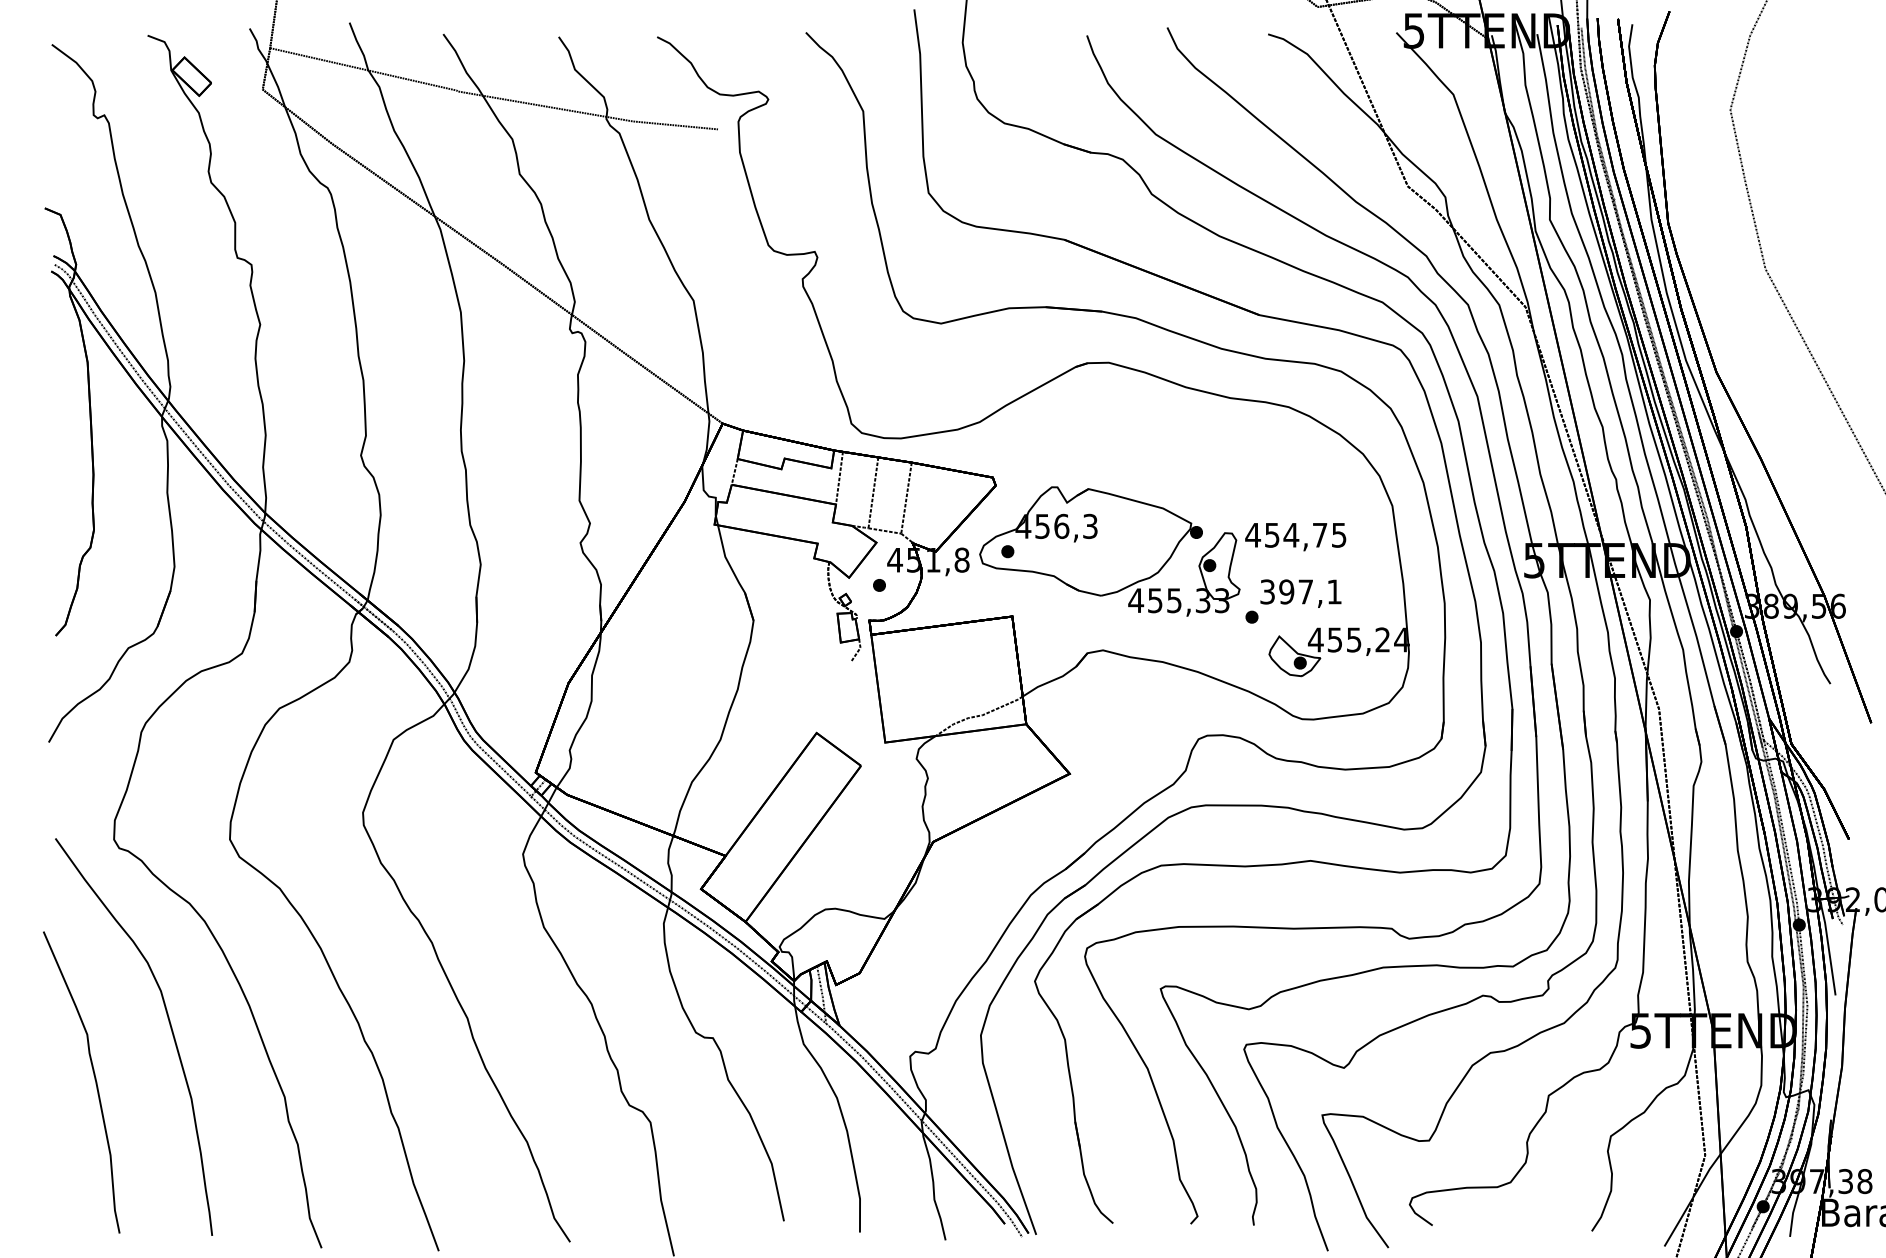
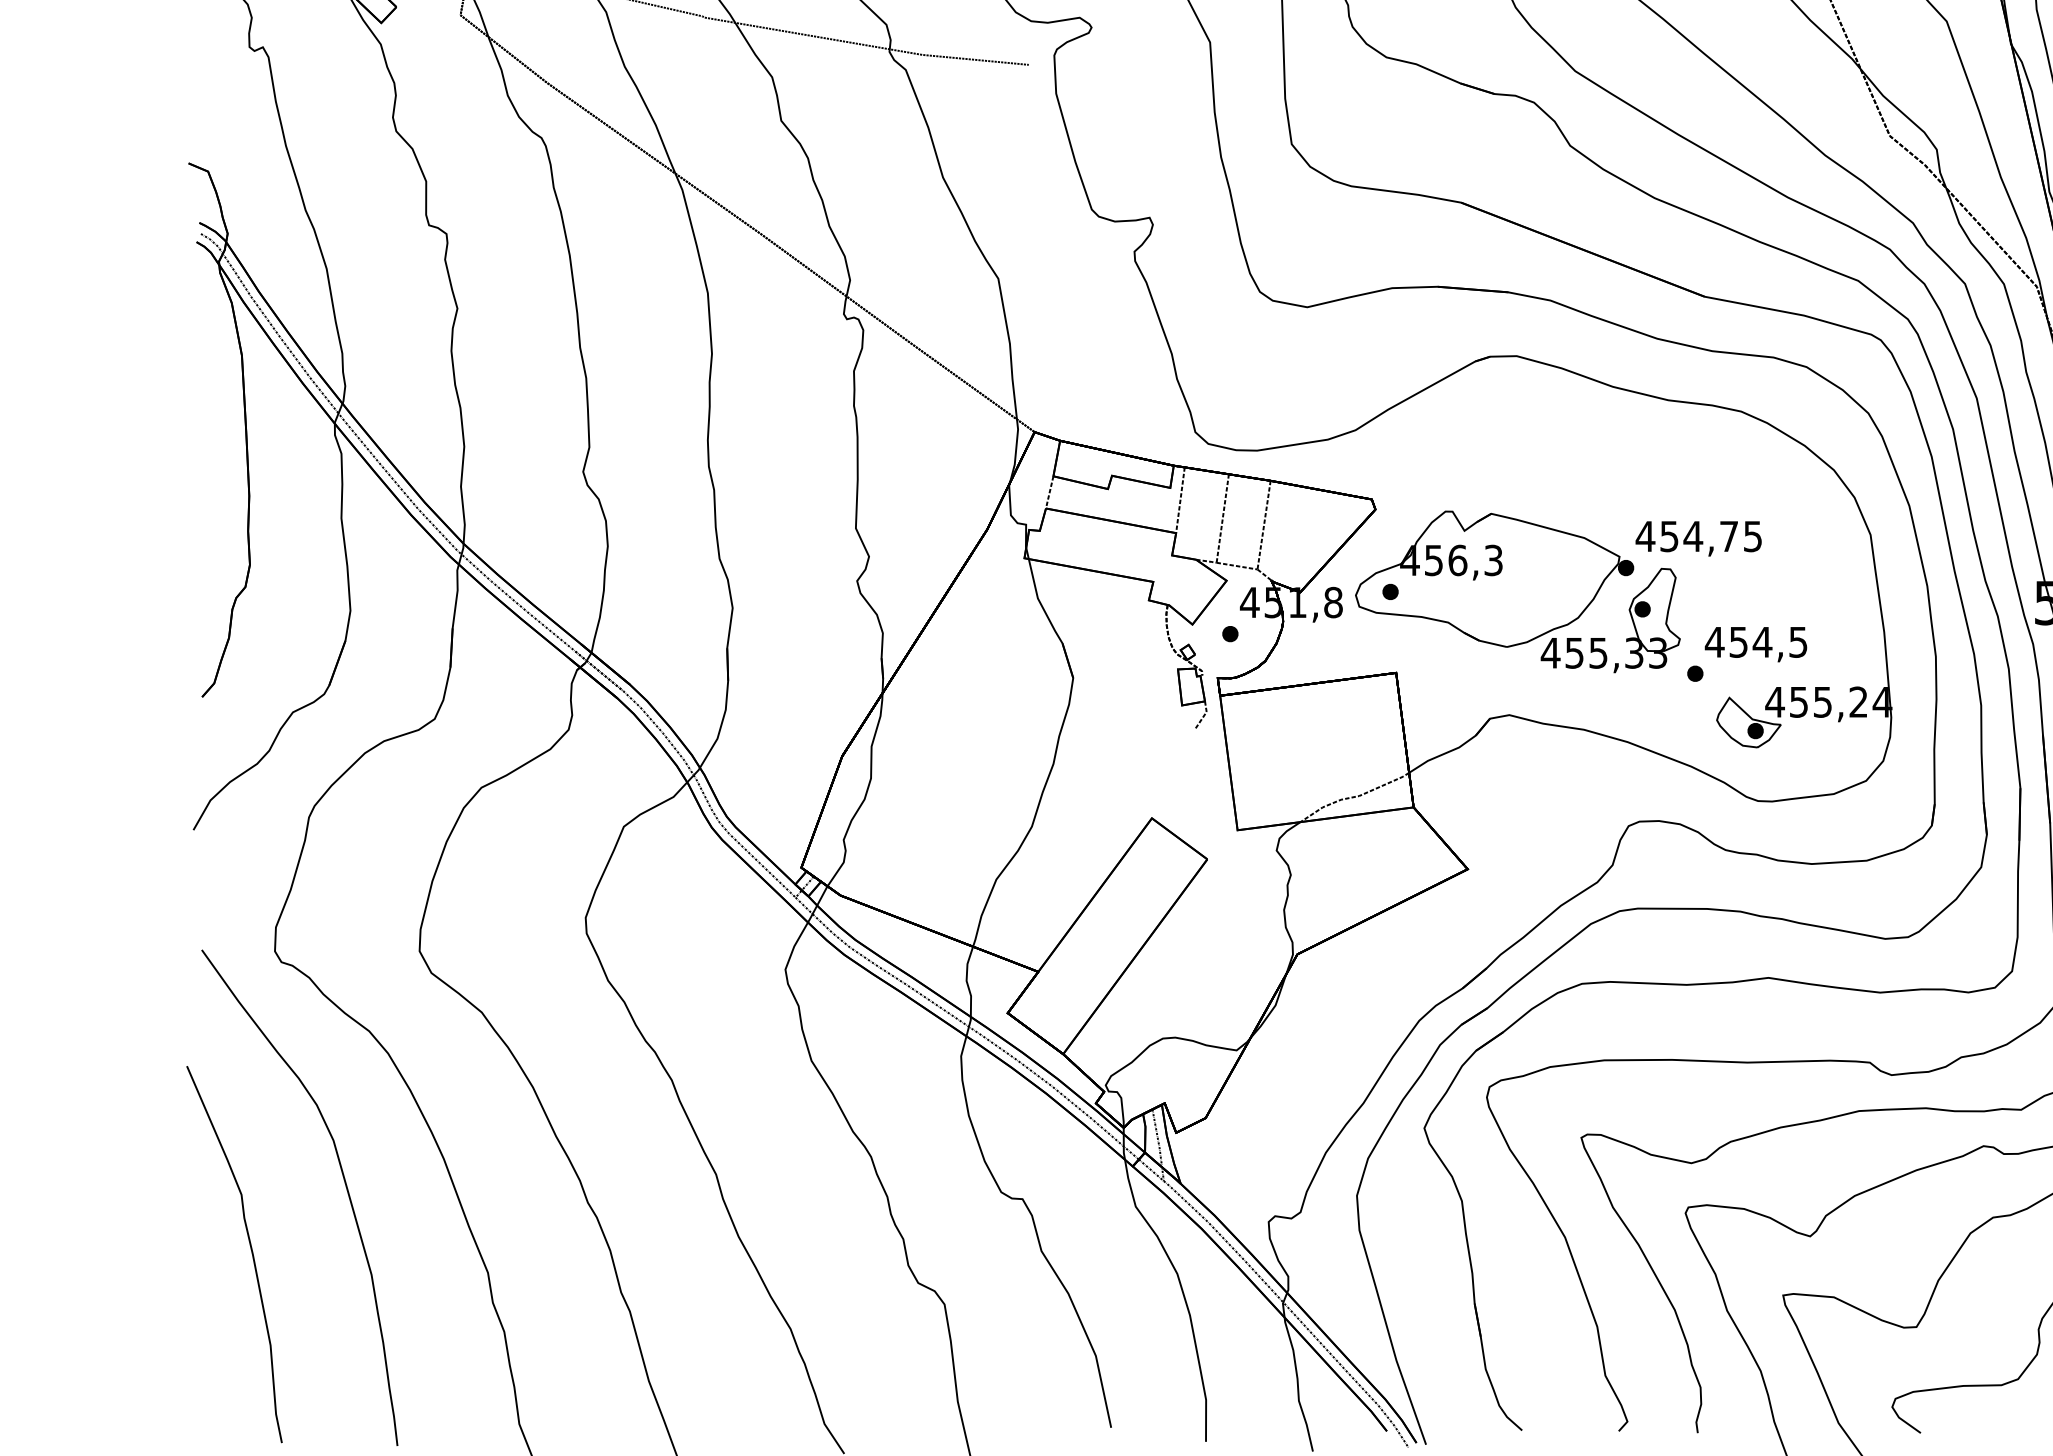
text: (1295, 537) -> (1698, 539), moved
text: (1300, 591) -> (1755, 641), 397,1 -> 454,5

